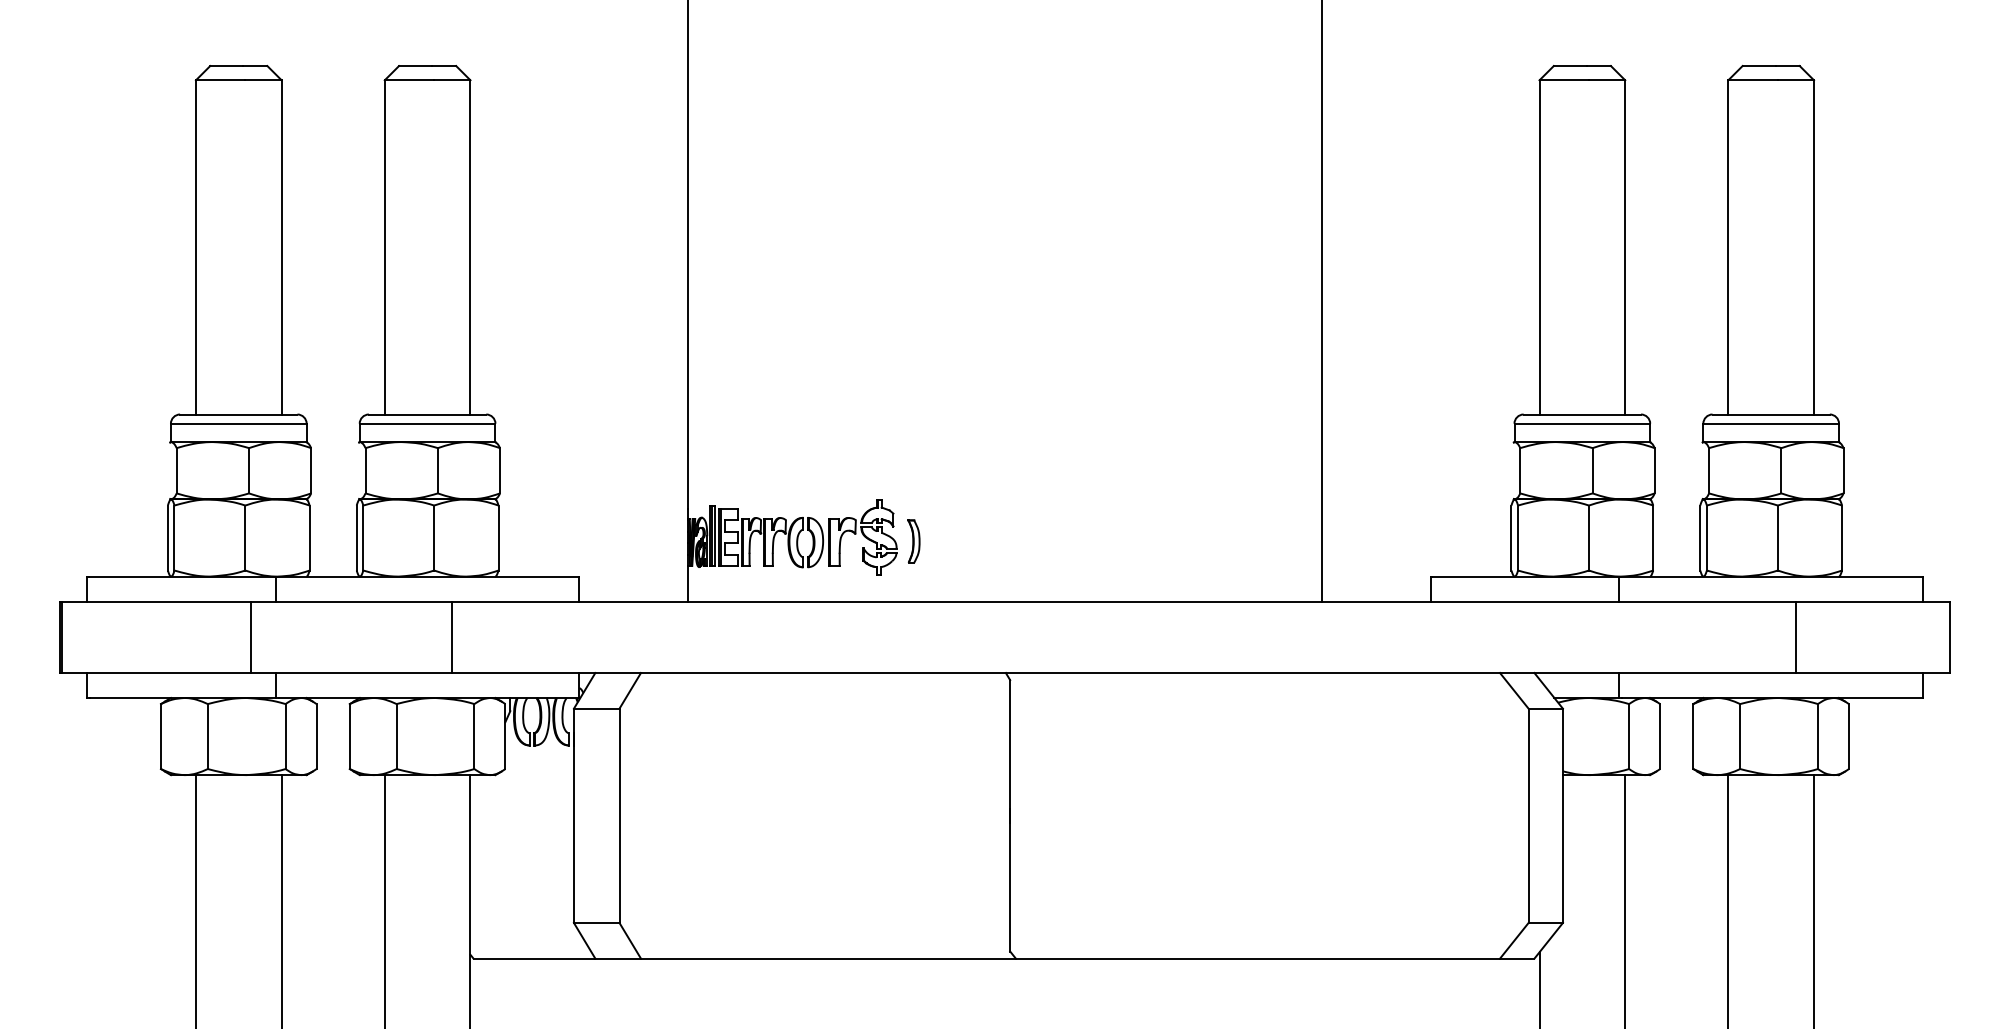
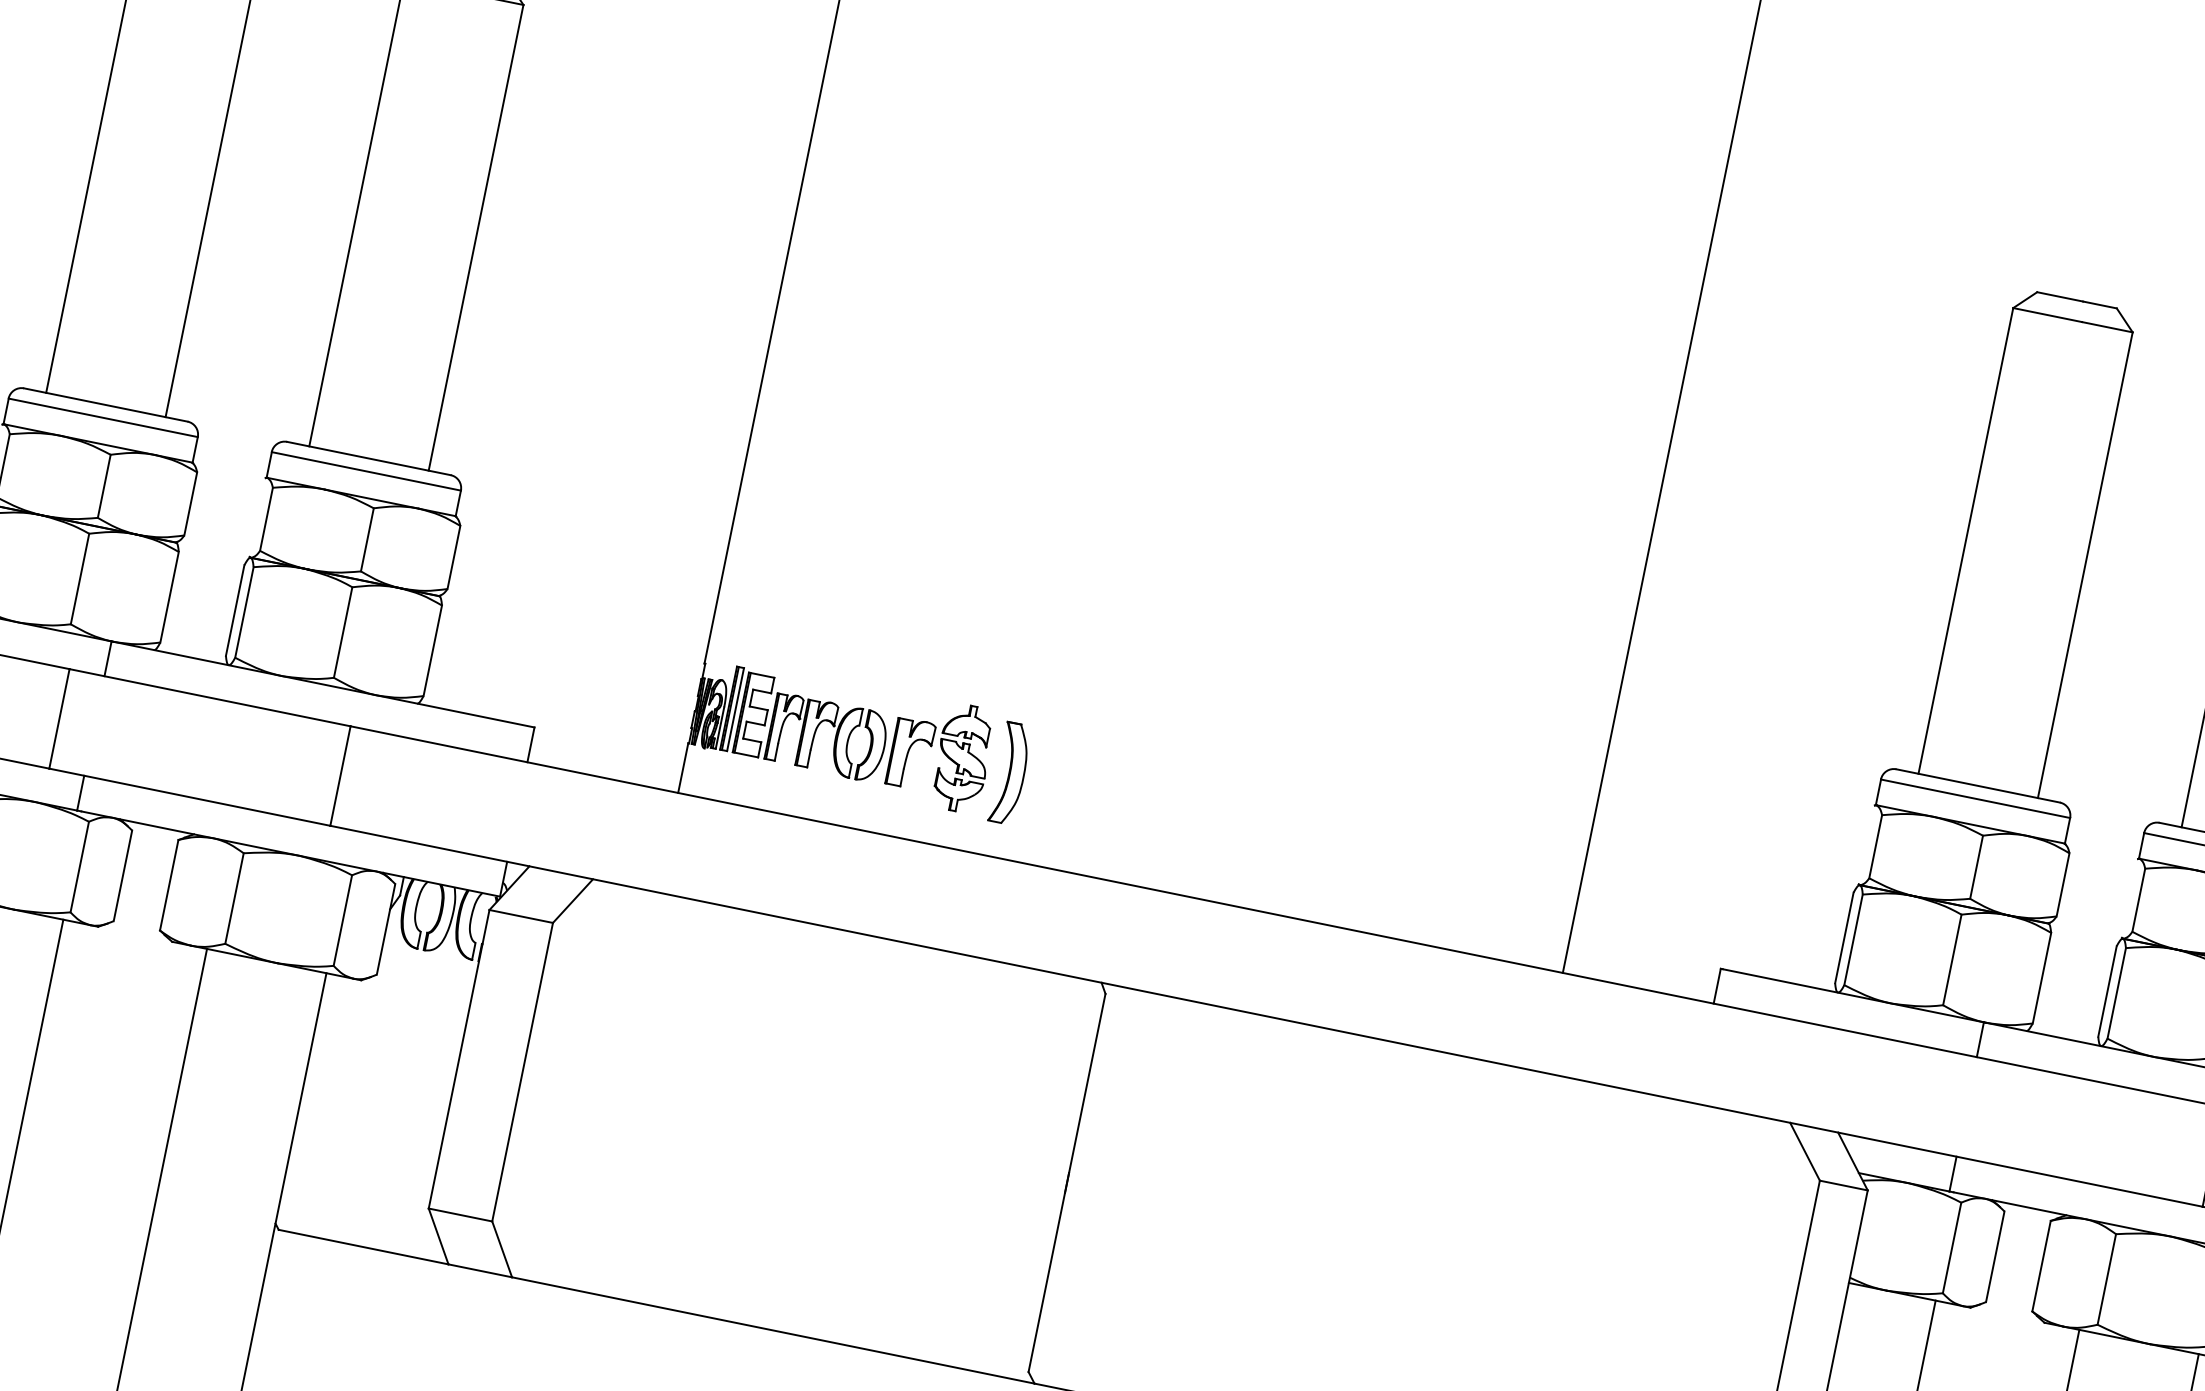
part: (913, 541) -> (1010, 773), size x1.67

